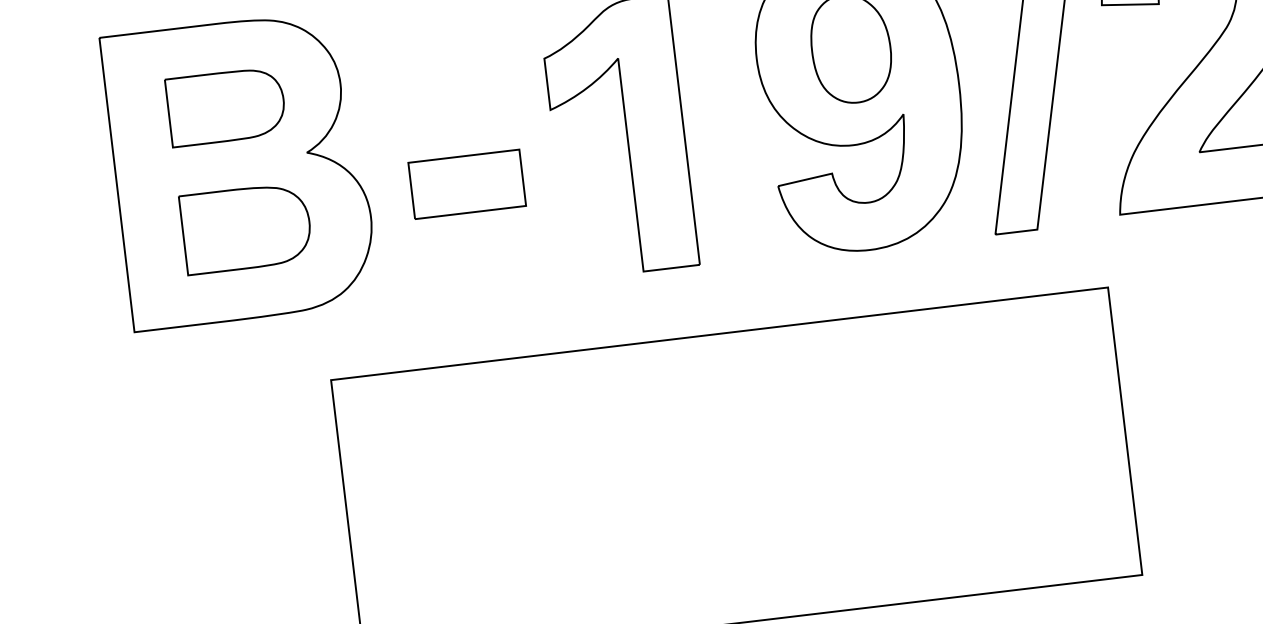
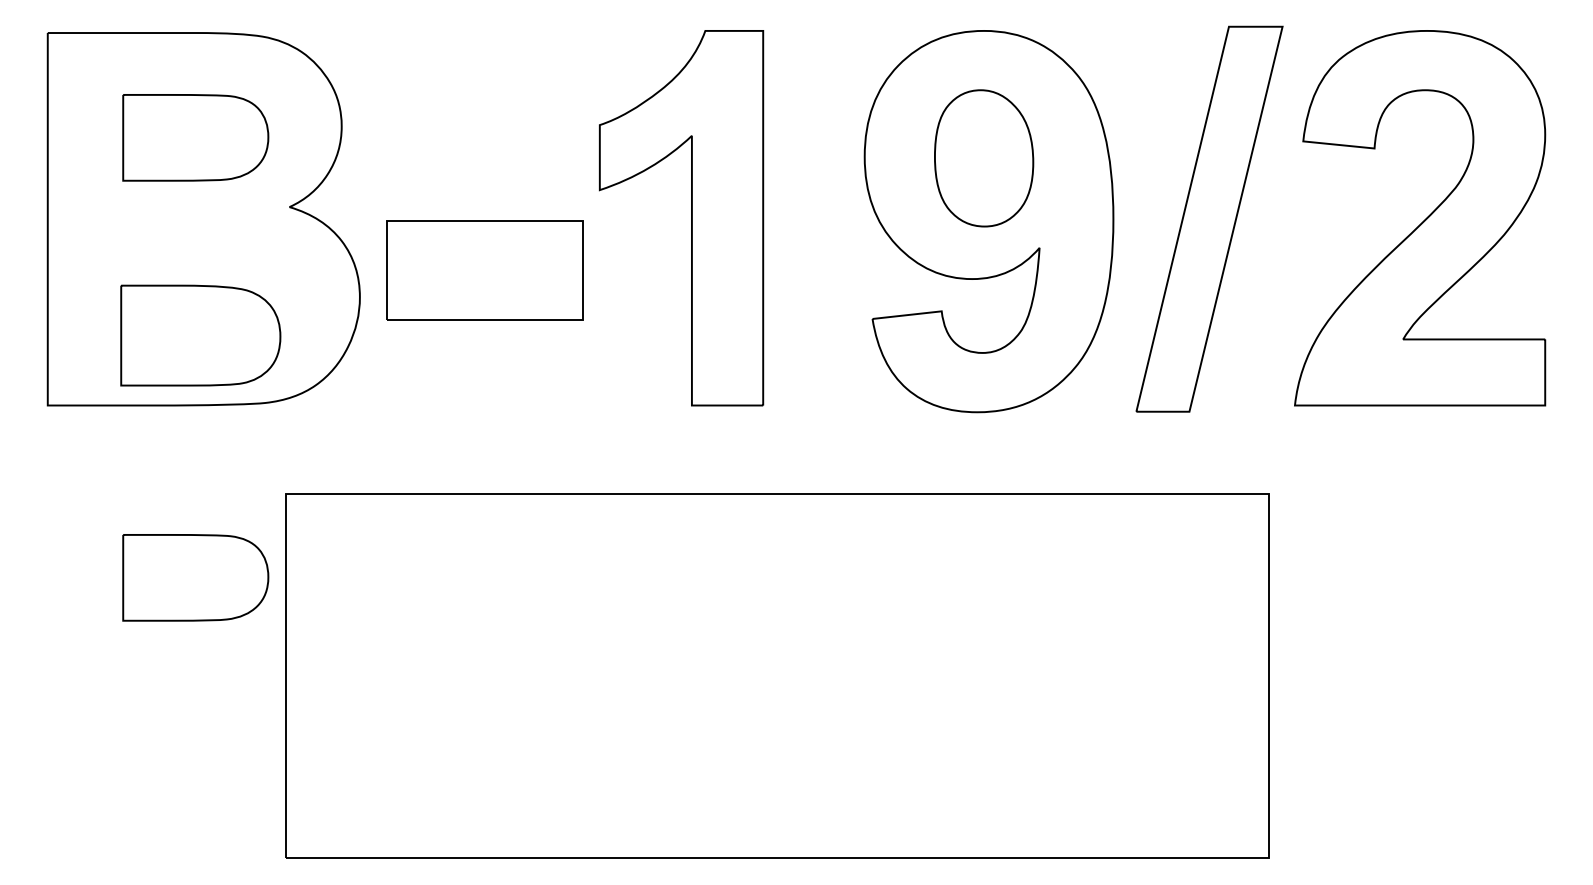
part: (466, 184) -> (484, 270), size x1.4
part: (246, 228) -> (200, 335), moved
part: (267, 454) -> (195, 577), added

